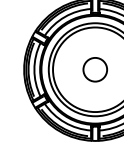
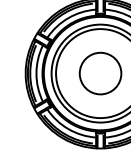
circle: (95, 69) -> (100, 73), size x1.67

